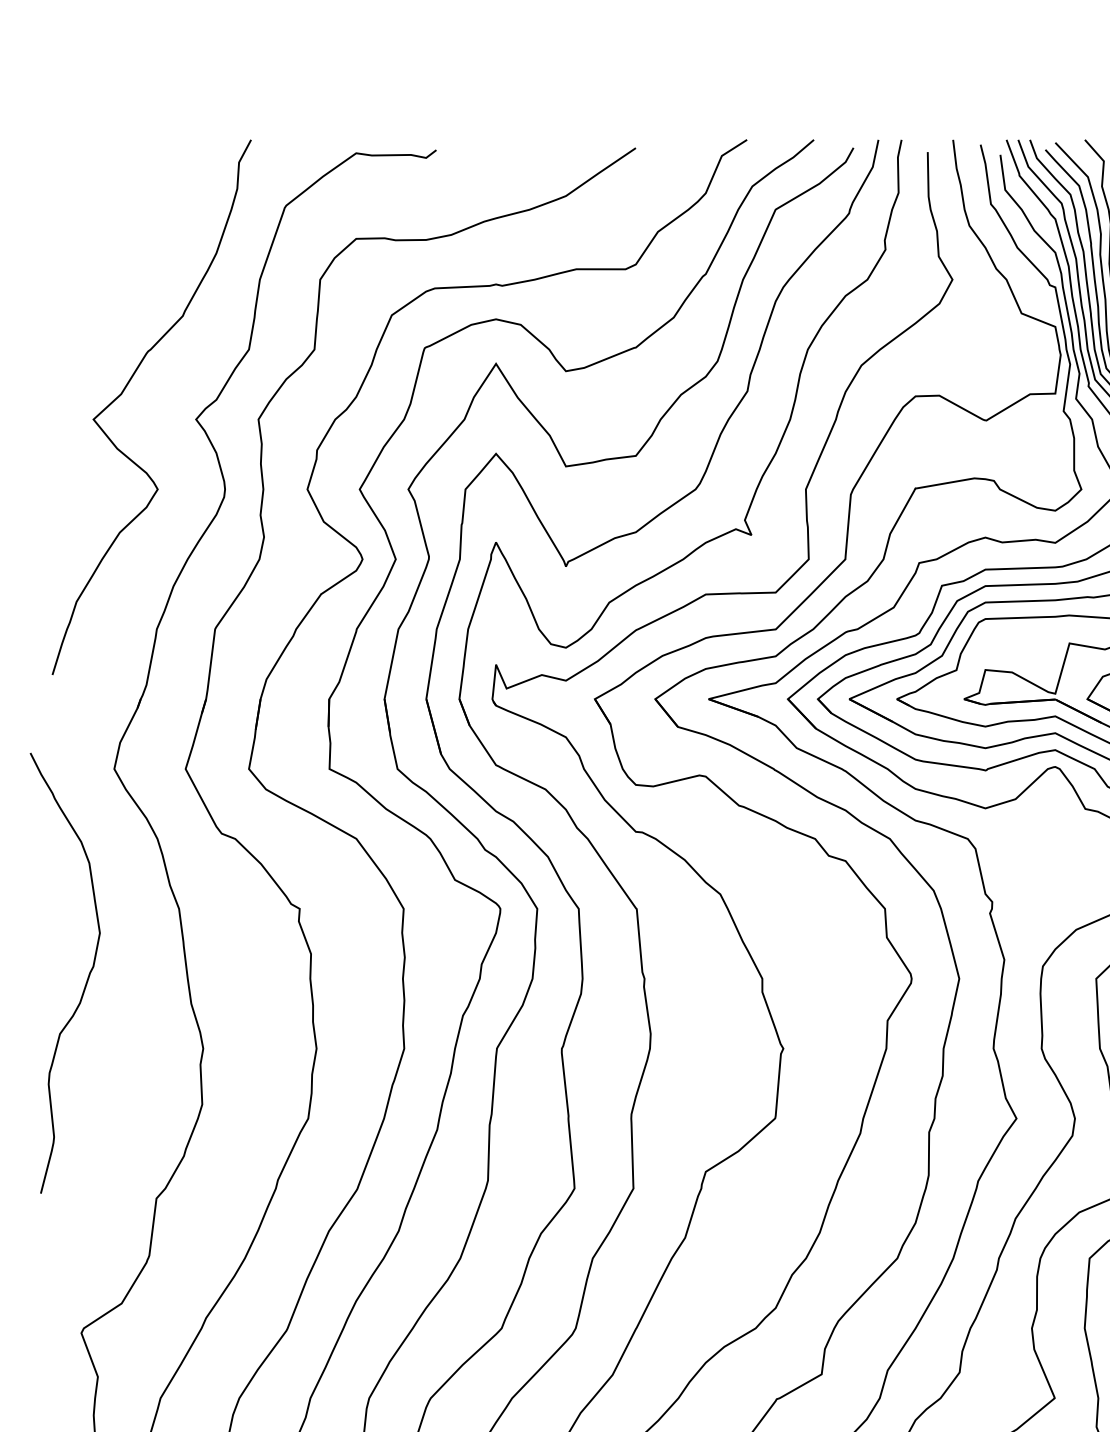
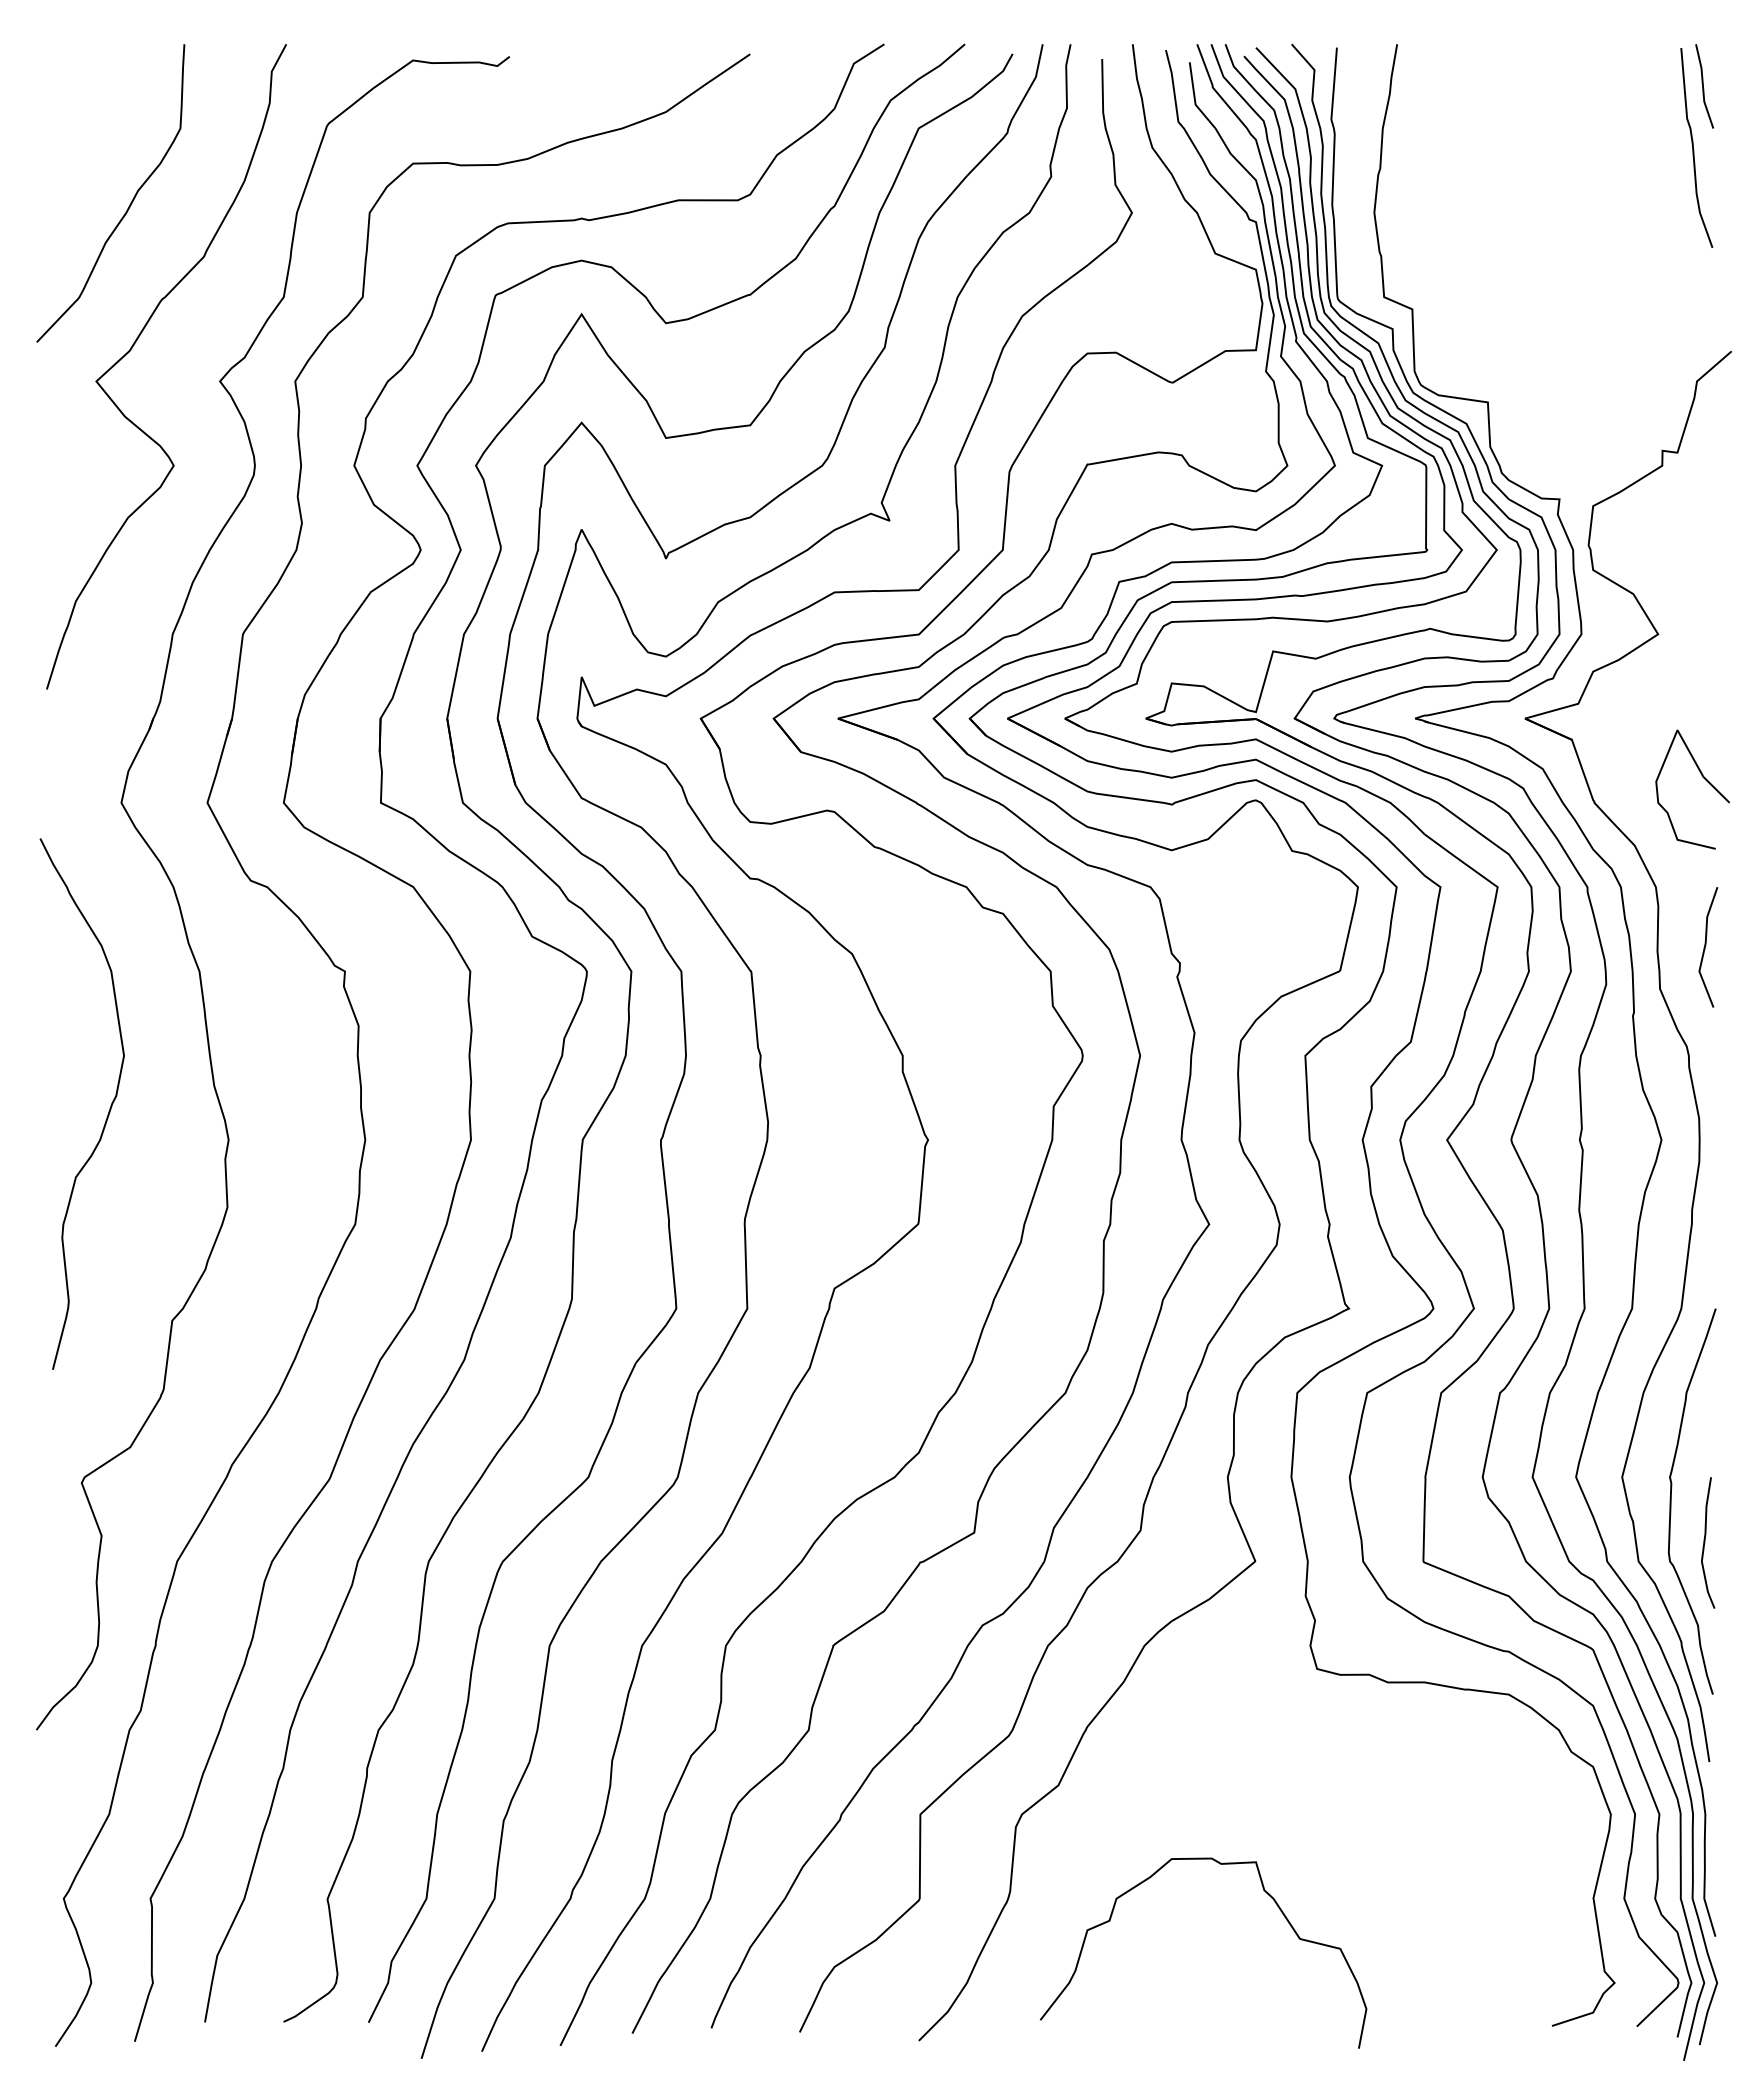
curve: (121, 271) -> (130, 202), added
curve: (87, 979) -> (108, 1111), moved

